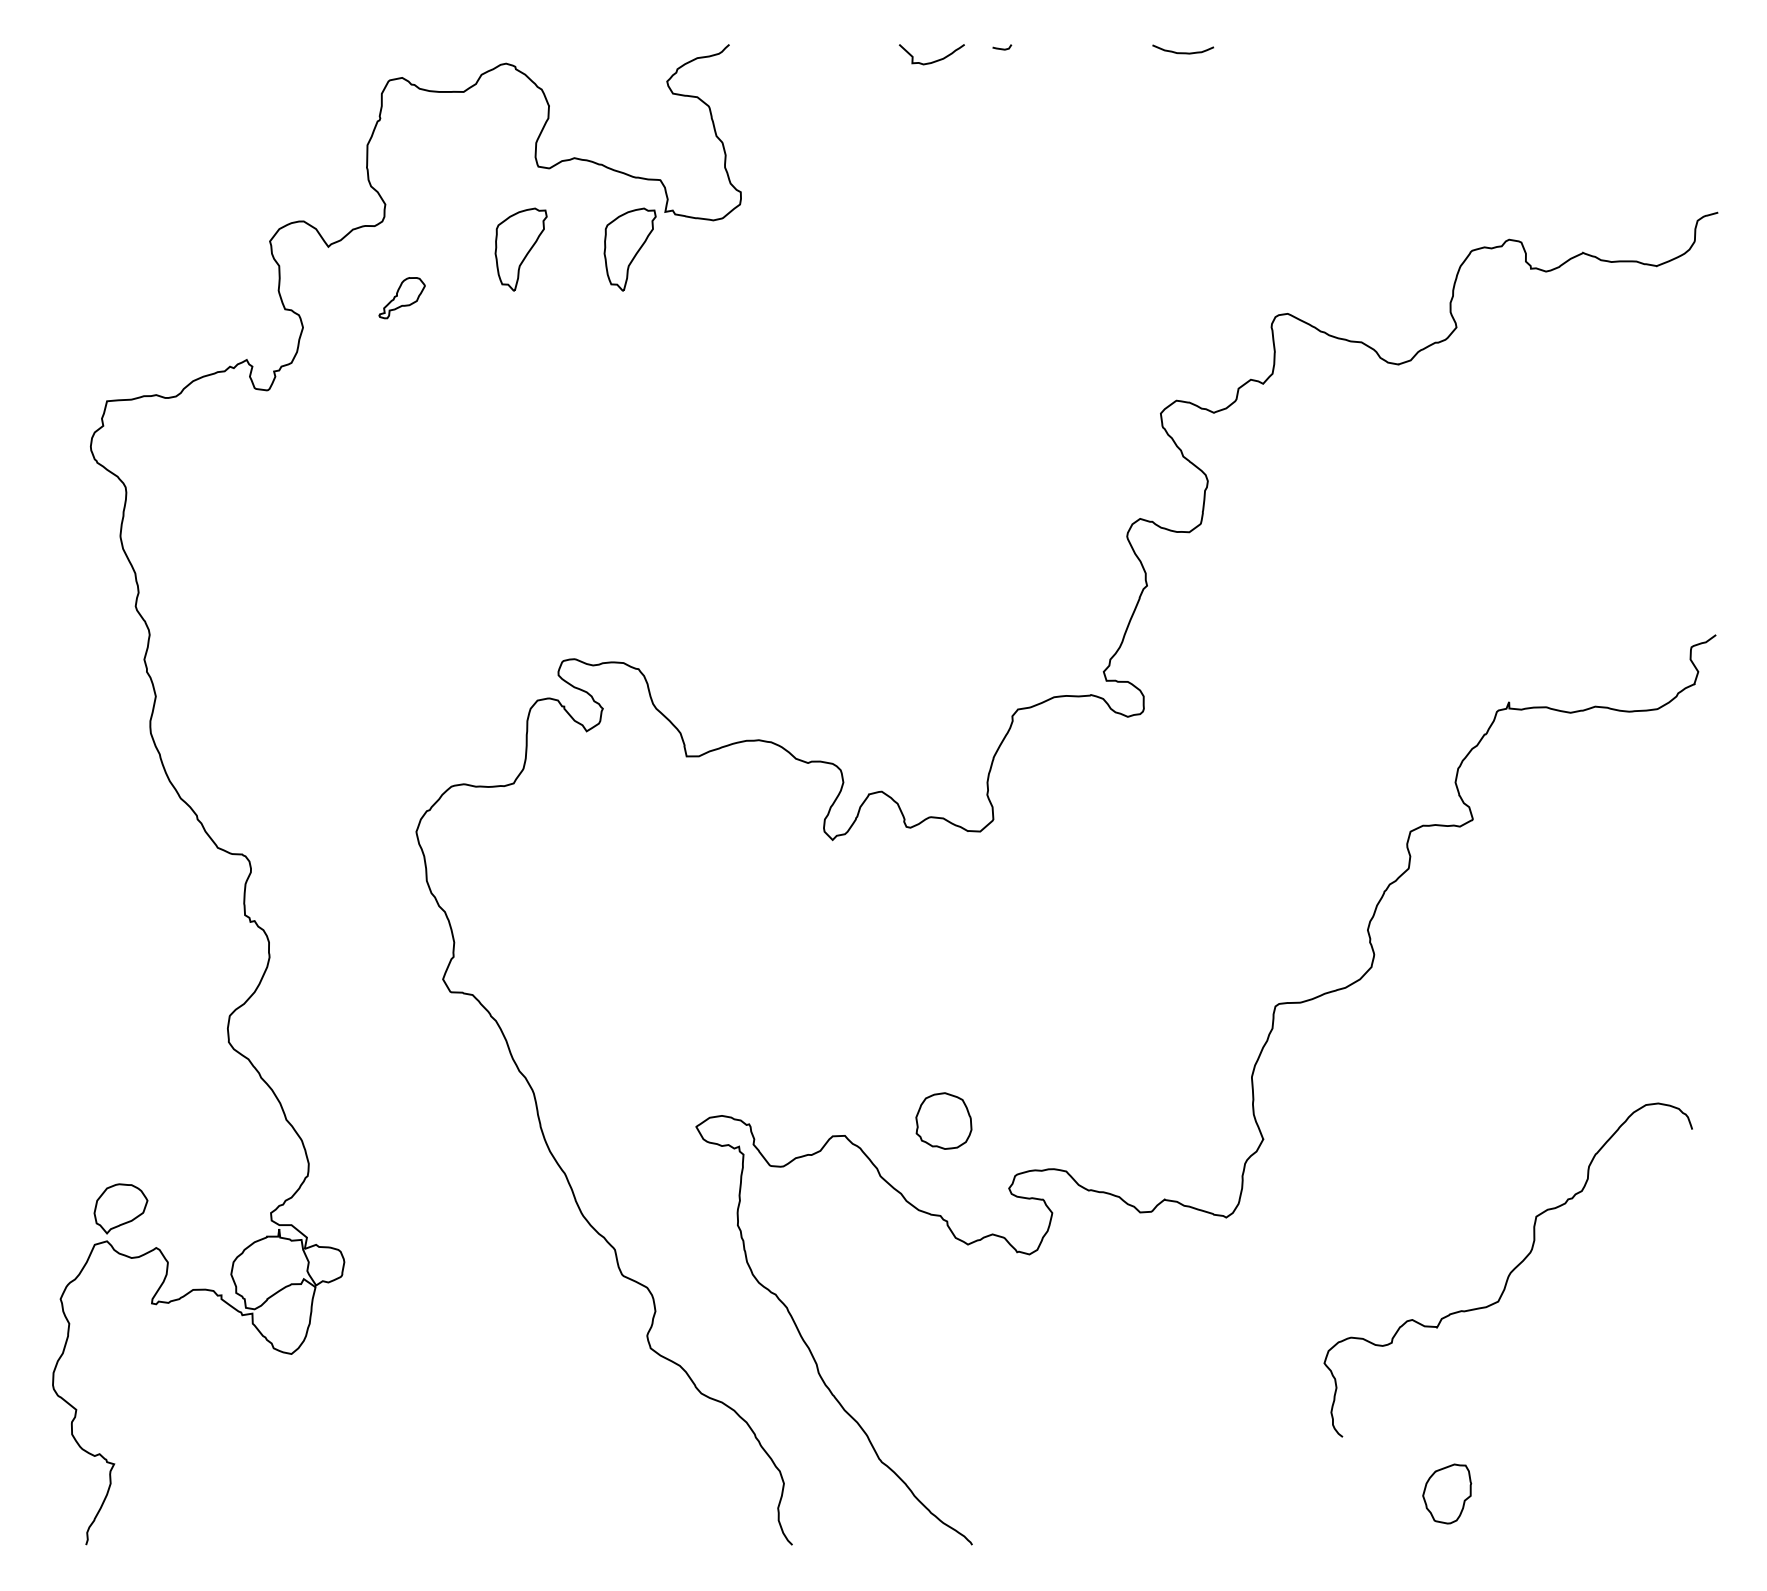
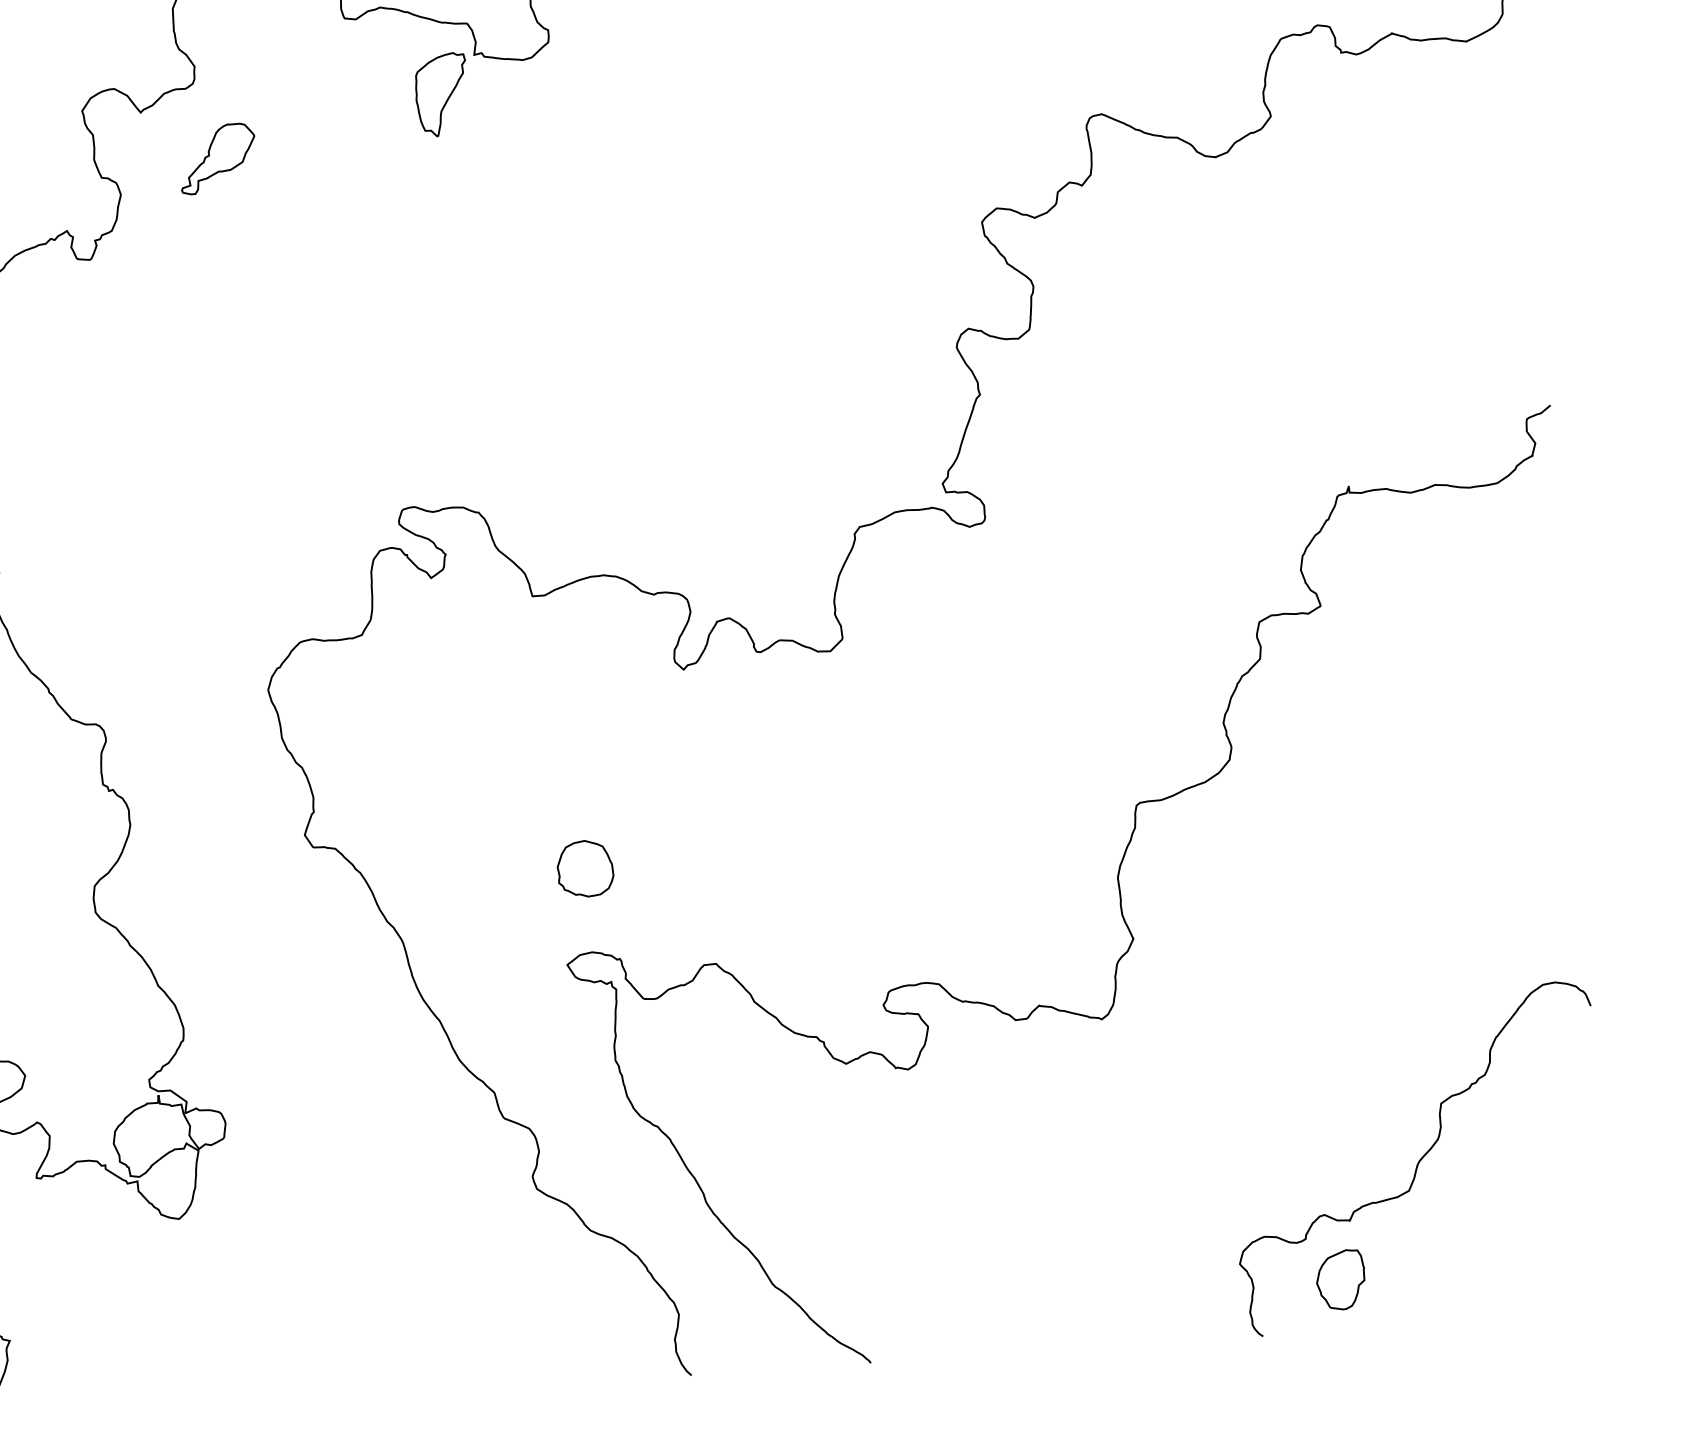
part: (520, 249) -> (332, 102), removed
part: (401, 297) -> (217, 158), size x1.67
part: (943, 1120) -> (584, 868), moved
curve: (1510, 1271) -> (1419, 1159), moved

